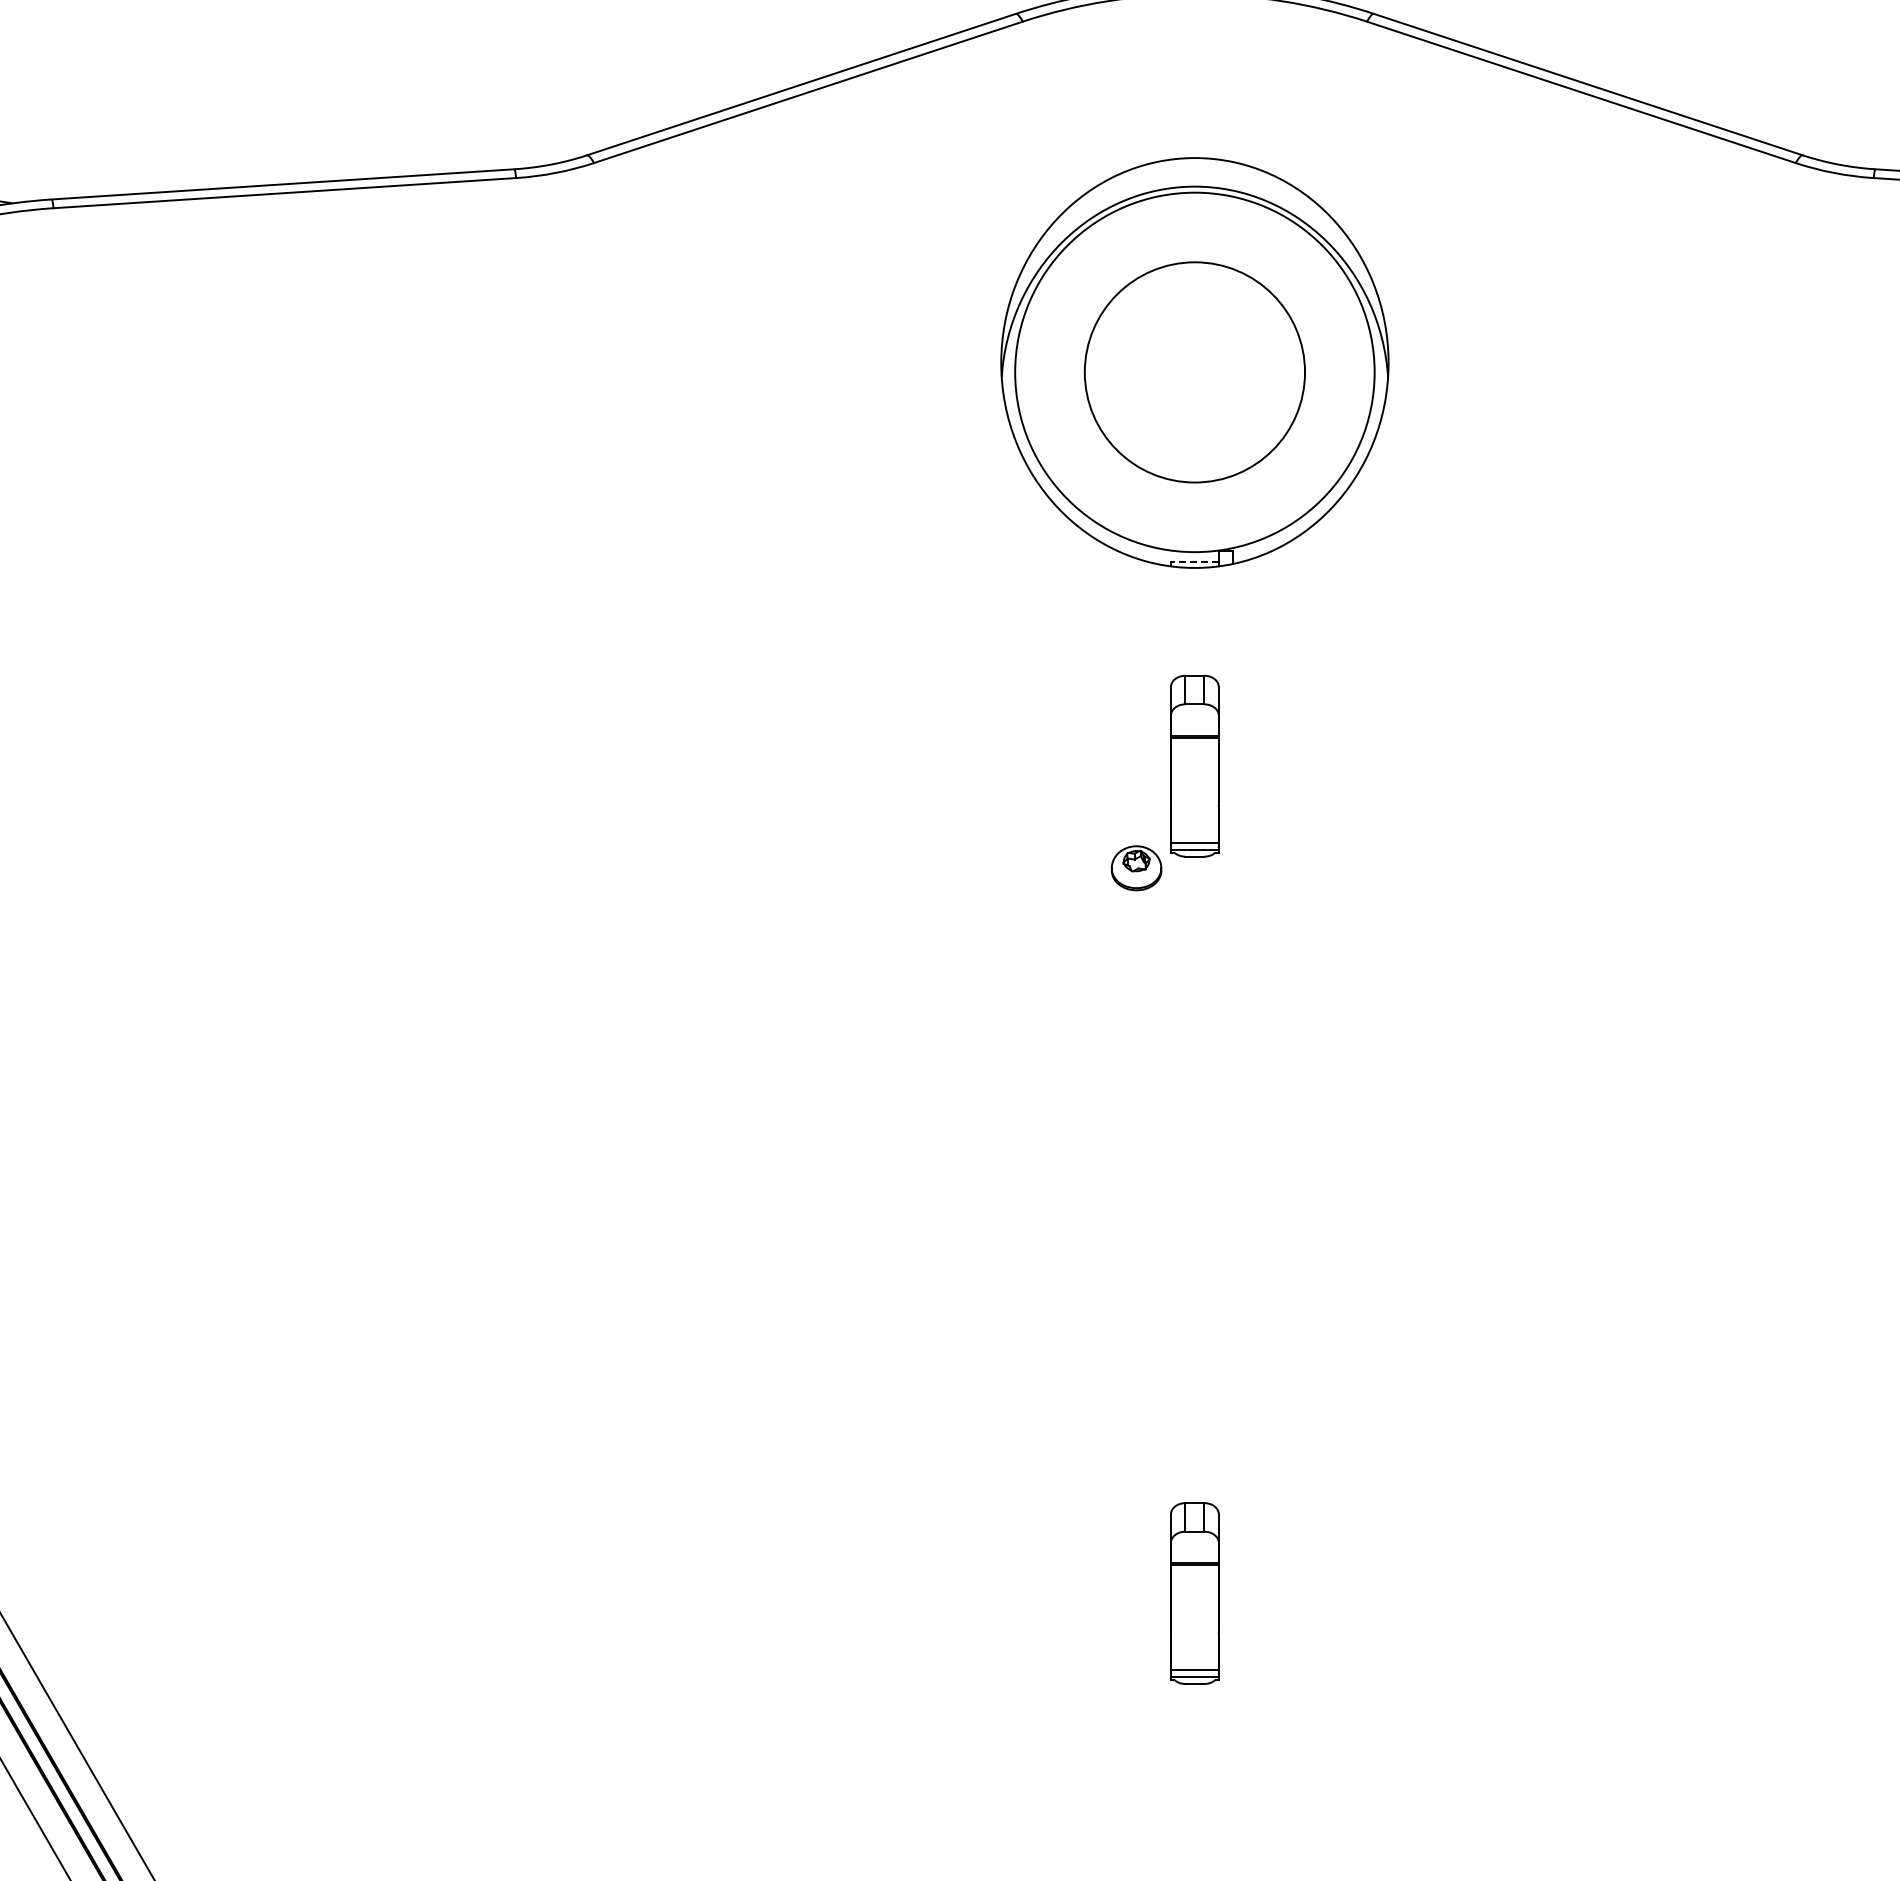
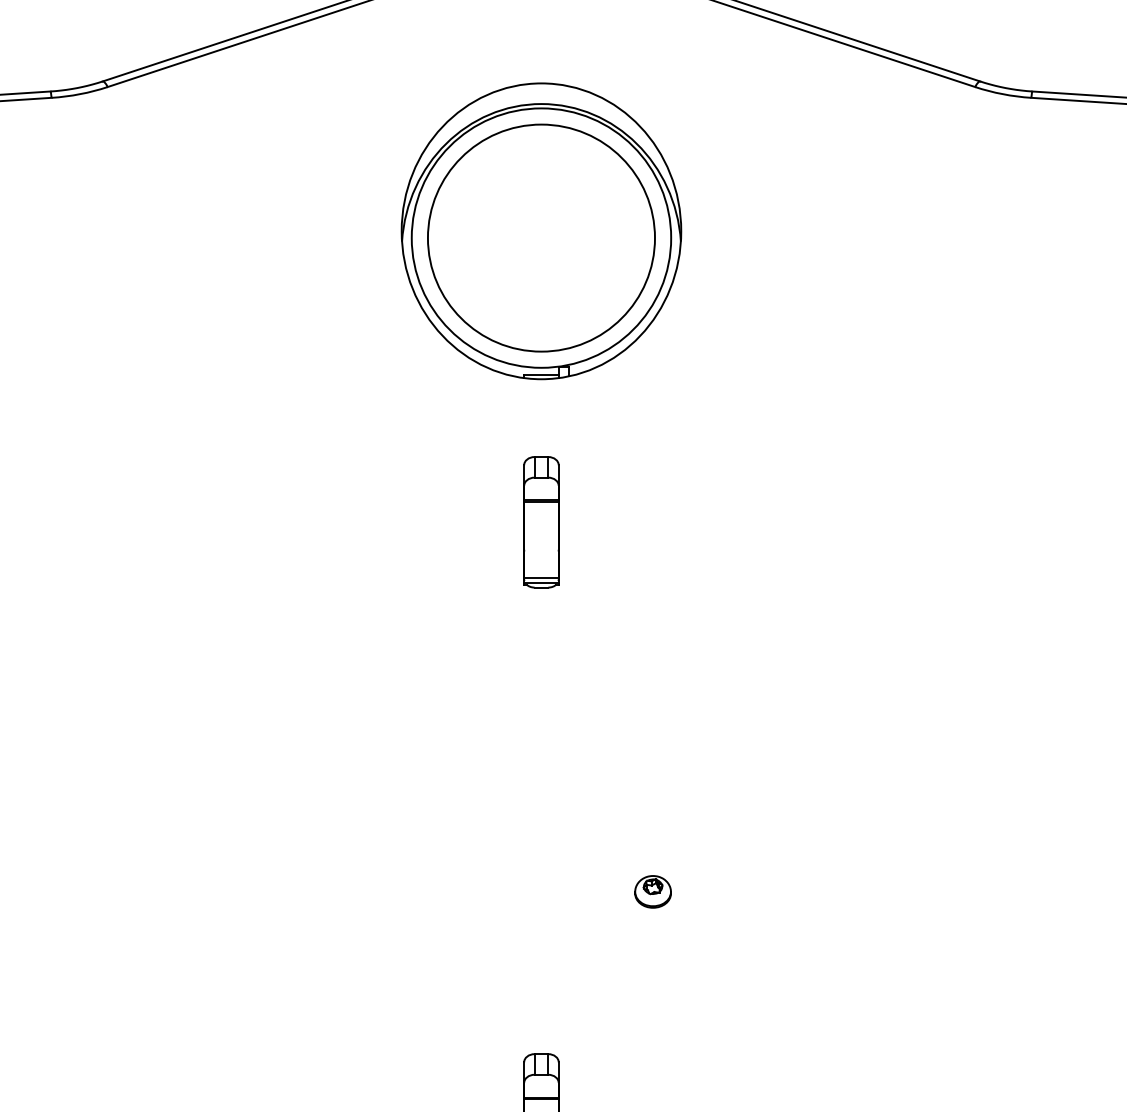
circle: (1194, 372) -> (541, 238), size x1.43
line: (1194, 561) -> (541, 374), dashed -> solid
part: (1136, 868) -> (653, 892), moved

